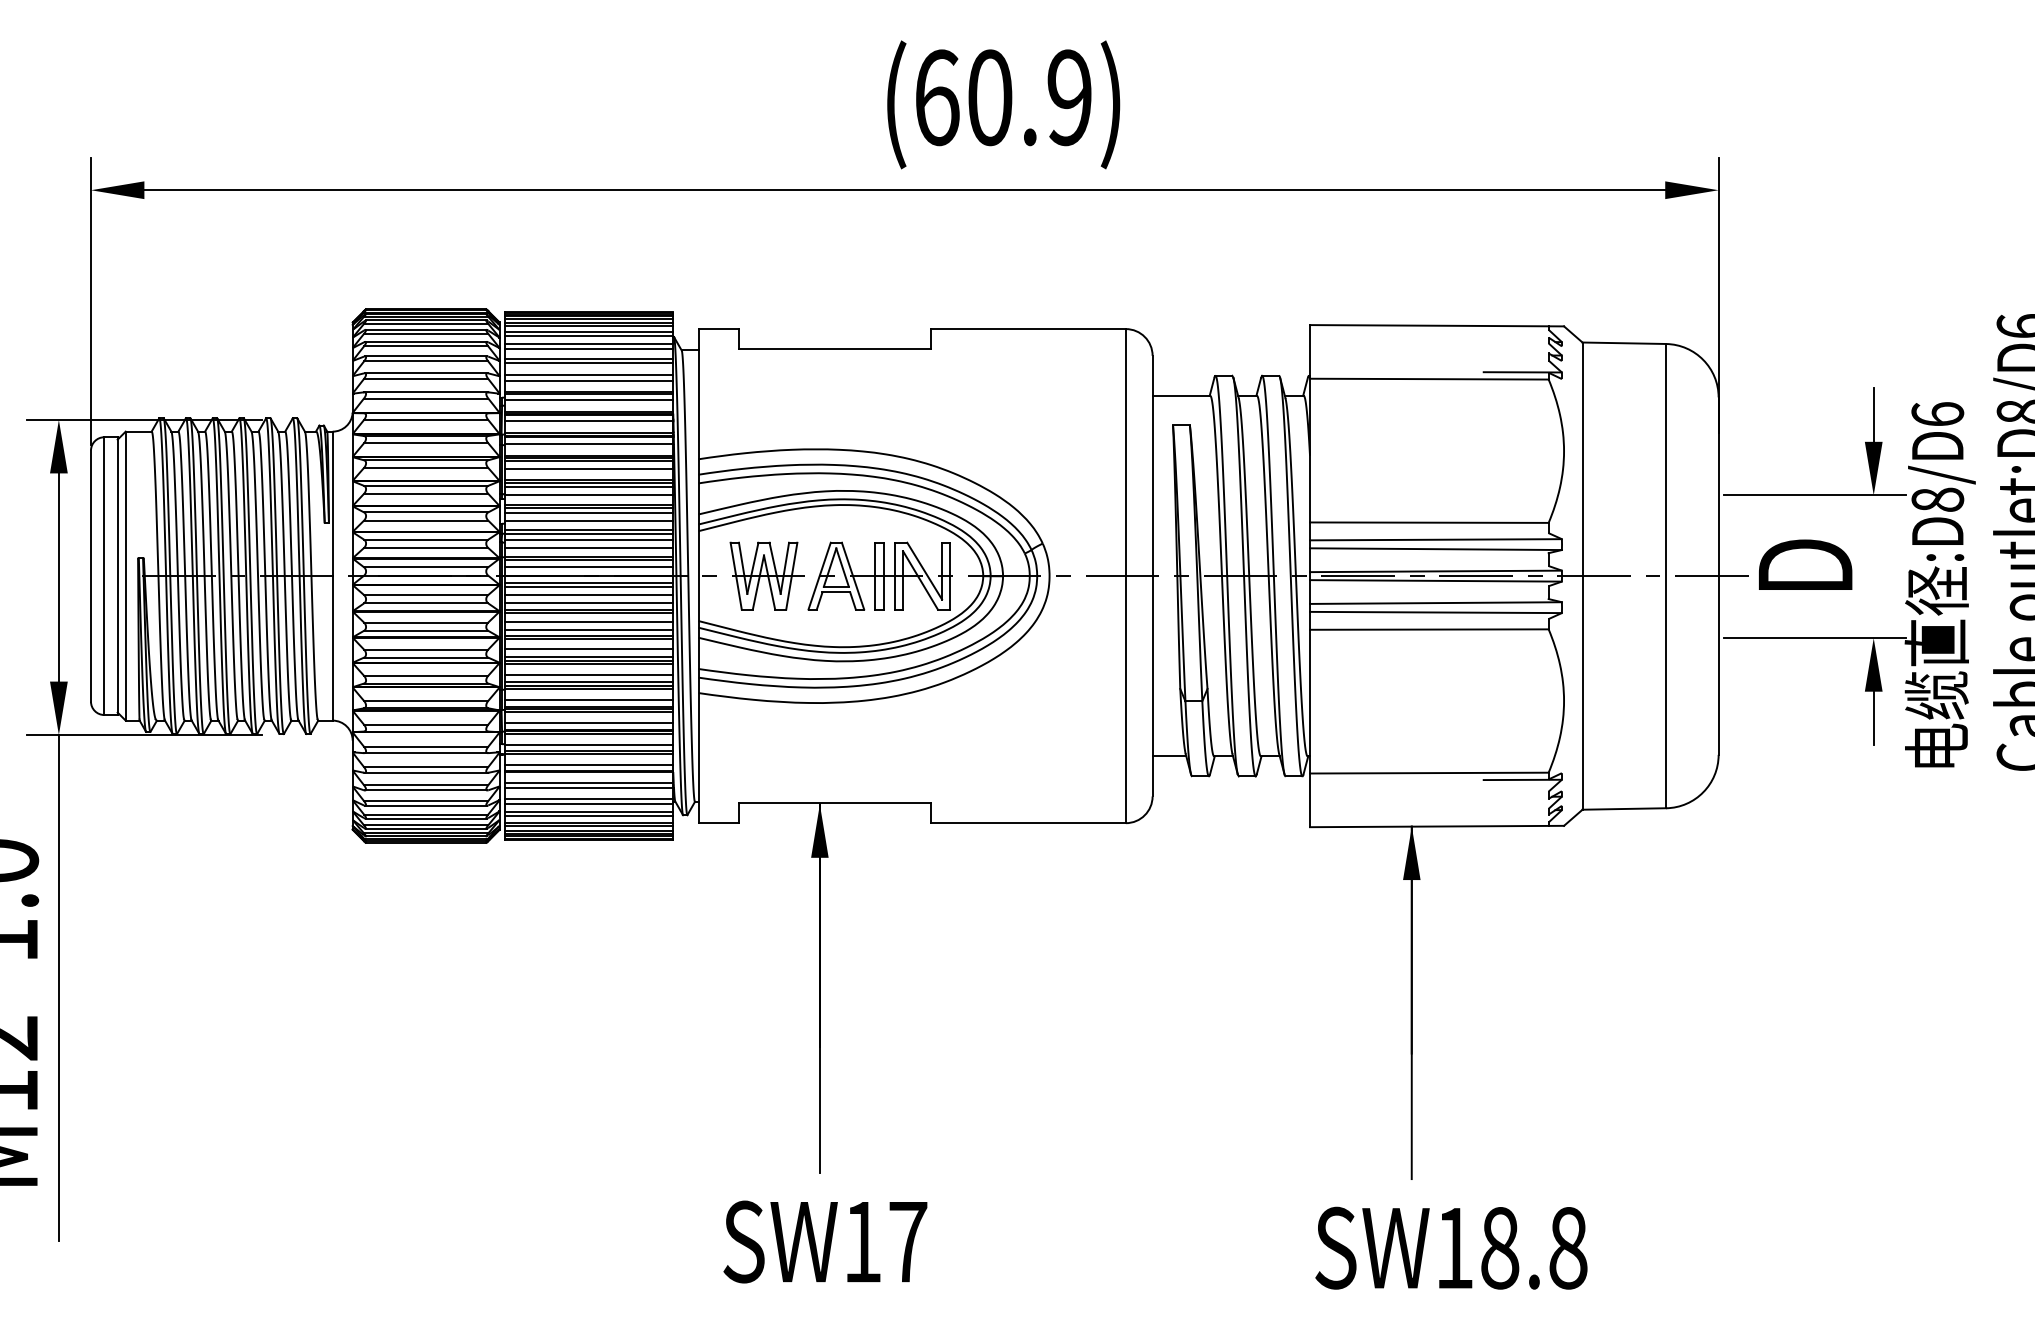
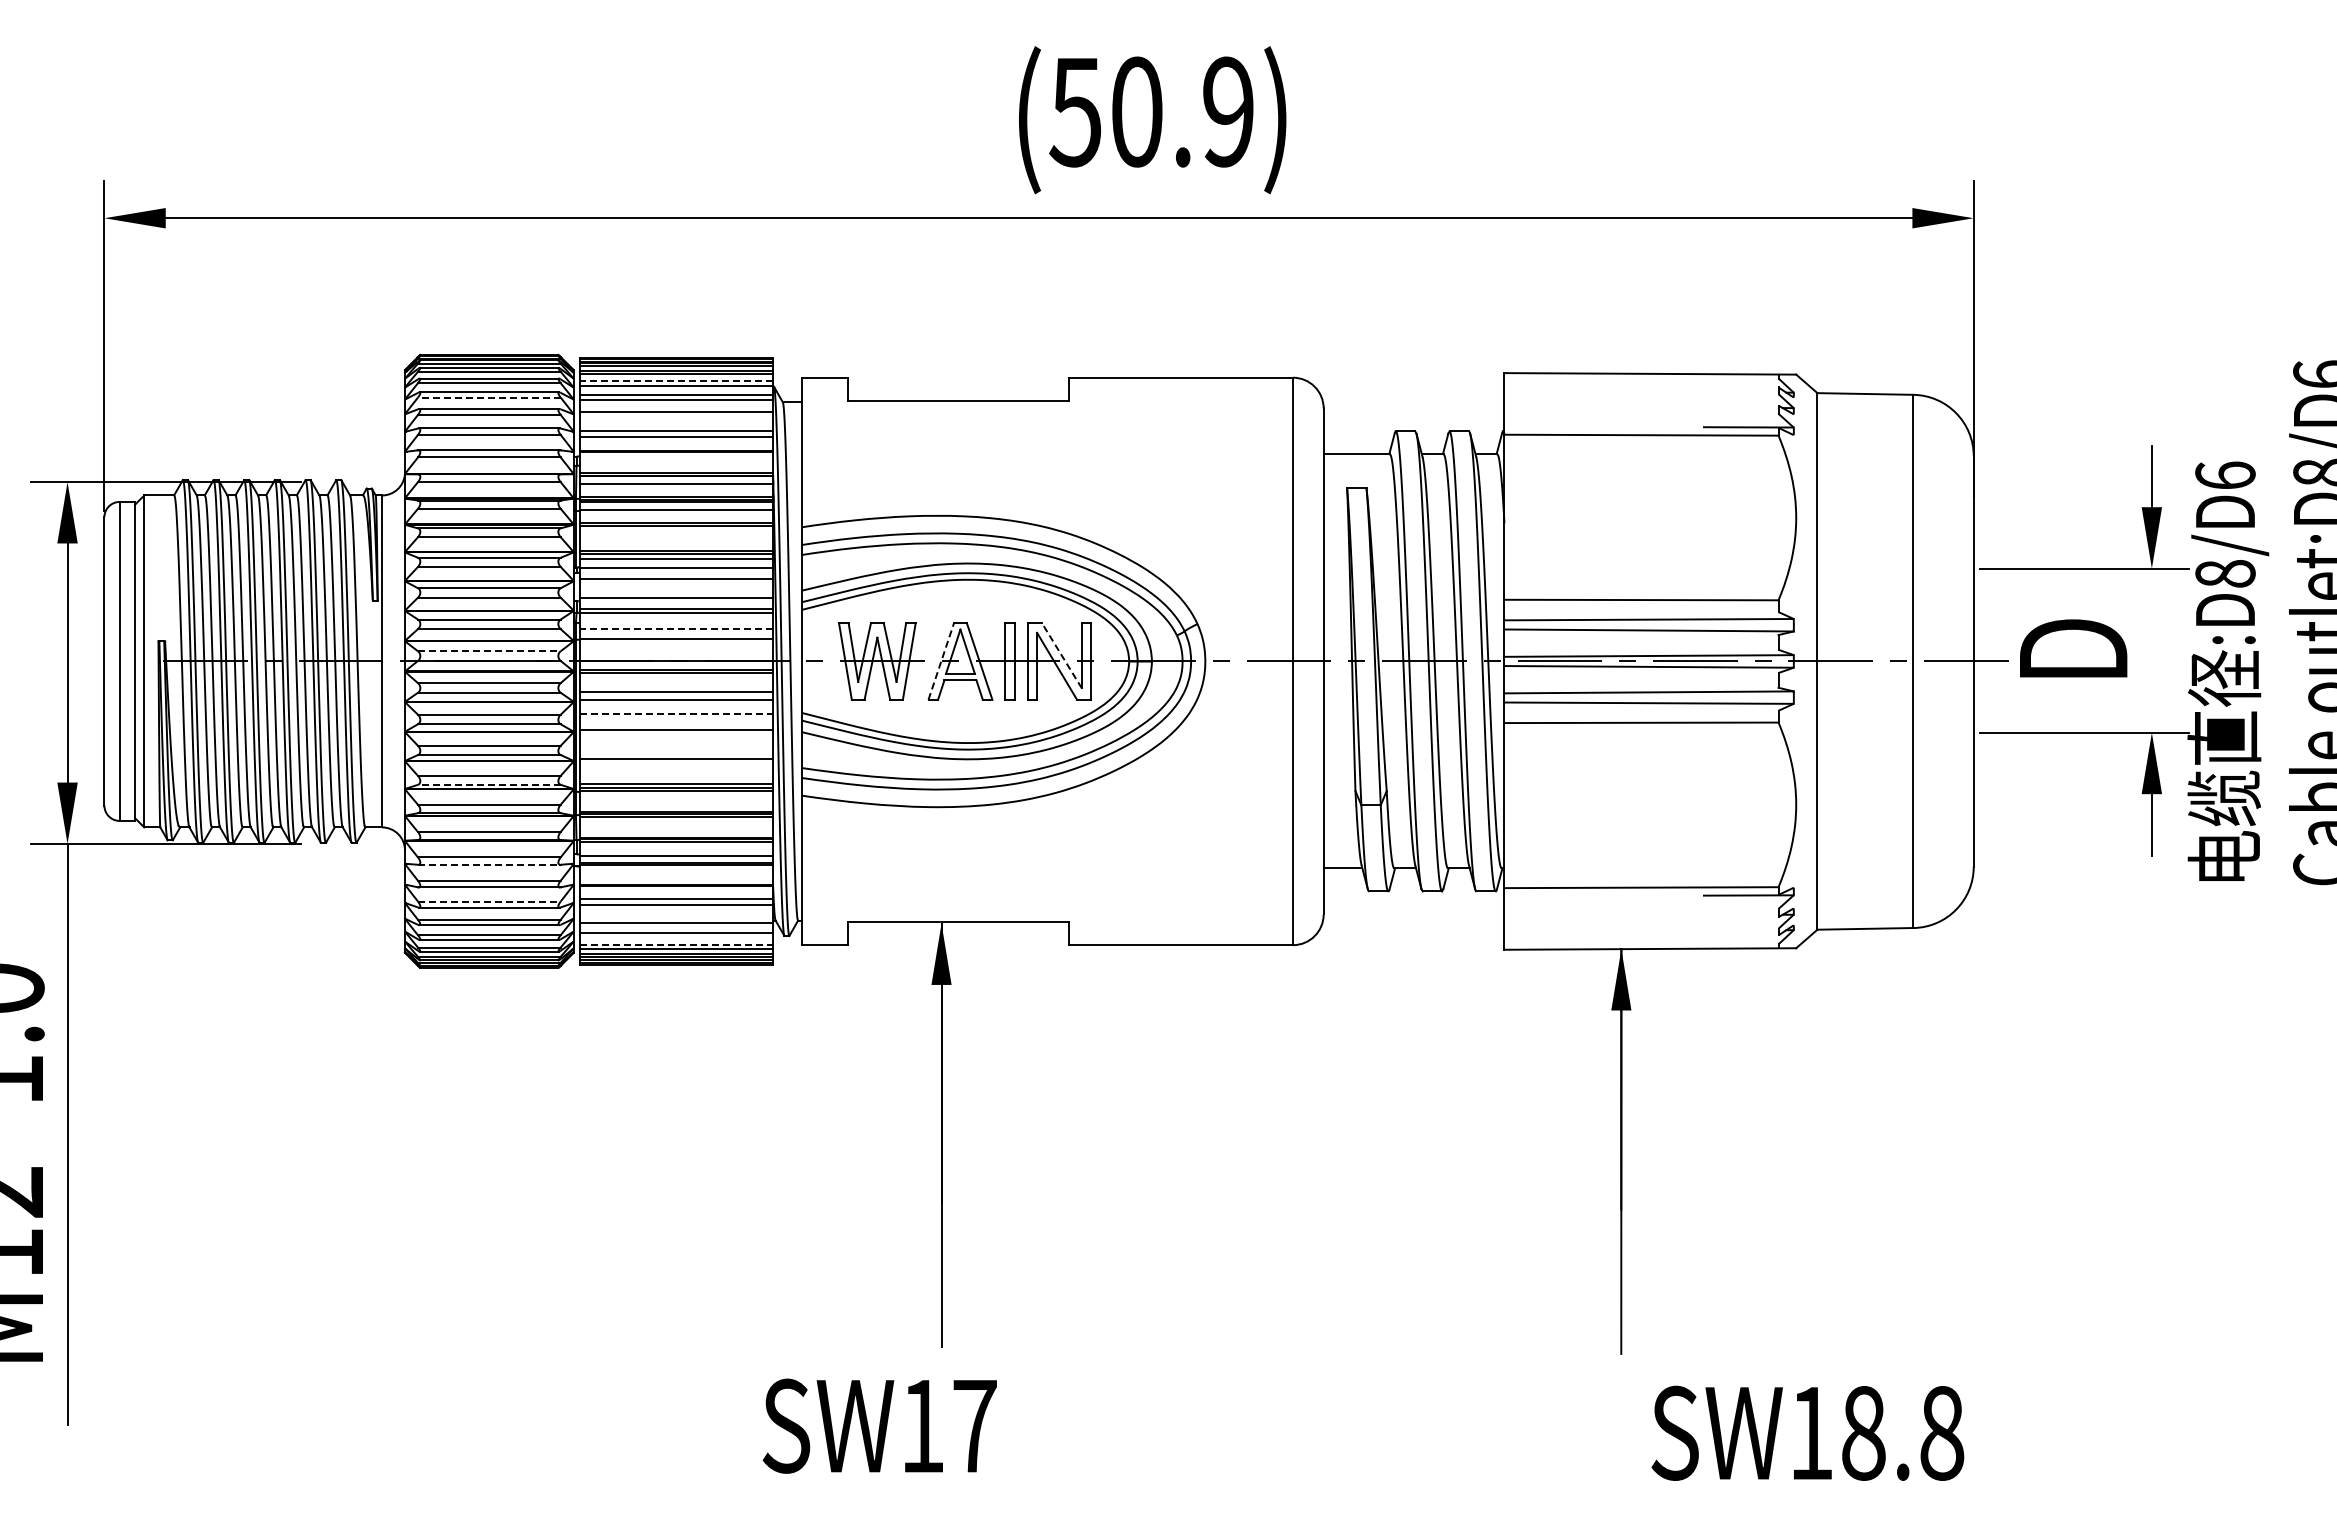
text: (936, 97) -> (1075, 111), (60.9) -> (50.9)
line: (589, 332) -> (676, 381), solid -> dashed
line: (425, 346) -> (488, 397), solid -> dashed
line: (589, 363) -> (676, 417), removed
line: (589, 400) -> (676, 459), removed
line: (589, 461) -> (676, 529), removed
line: (589, 469) -> (676, 538), removed
line: (589, 507) -> (676, 582), removed
line: (589, 513) -> (676, 589), removed
line: (589, 540) -> (676, 620), removed
line: (589, 548) -> (676, 629), solid -> dashed
line: (589, 559) -> (676, 642), removed
line: (426, 567) -> (489, 651), solid -> dashed
line: (589, 567) -> (676, 651), removed
line: (924, 570) -> (1061, 655), solid -> dashed
line: (819, 575) -> (941, 660), solid -> dashed
line: (589, 595) -> (676, 683), removed
line: (589, 612) -> (676, 703), removed
line: (589, 622) -> (676, 714), solid -> dashed
line: (589, 630) -> (676, 723), removed
line: (589, 638) -> (676, 733), removed
line: (589, 649) -> (676, 745), removed
line: (589, 657) -> (676, 754), removed
line: (589, 664) -> (676, 762), removed
line: (589, 674) -> (676, 774), removed
line: (425, 683) -> (488, 784), solid -> dashed
line: (589, 699) -> (676, 803), removed
line: (589, 723) -> (676, 830), removed
line: (426, 752) -> (489, 864), solid -> dashed
line: (589, 765) -> (676, 878), removed
line: (426, 785) -> (489, 901), solid -> dashed
line: (589, 799) -> (676, 917), removed
line: (589, 816) -> (676, 937), removed
line: (589, 822) -> (676, 944), solid -> dashed
text: (825, 1241) -> (879, 1425), moved
text: (1451, 1247) -> (1807, 1432), moved

